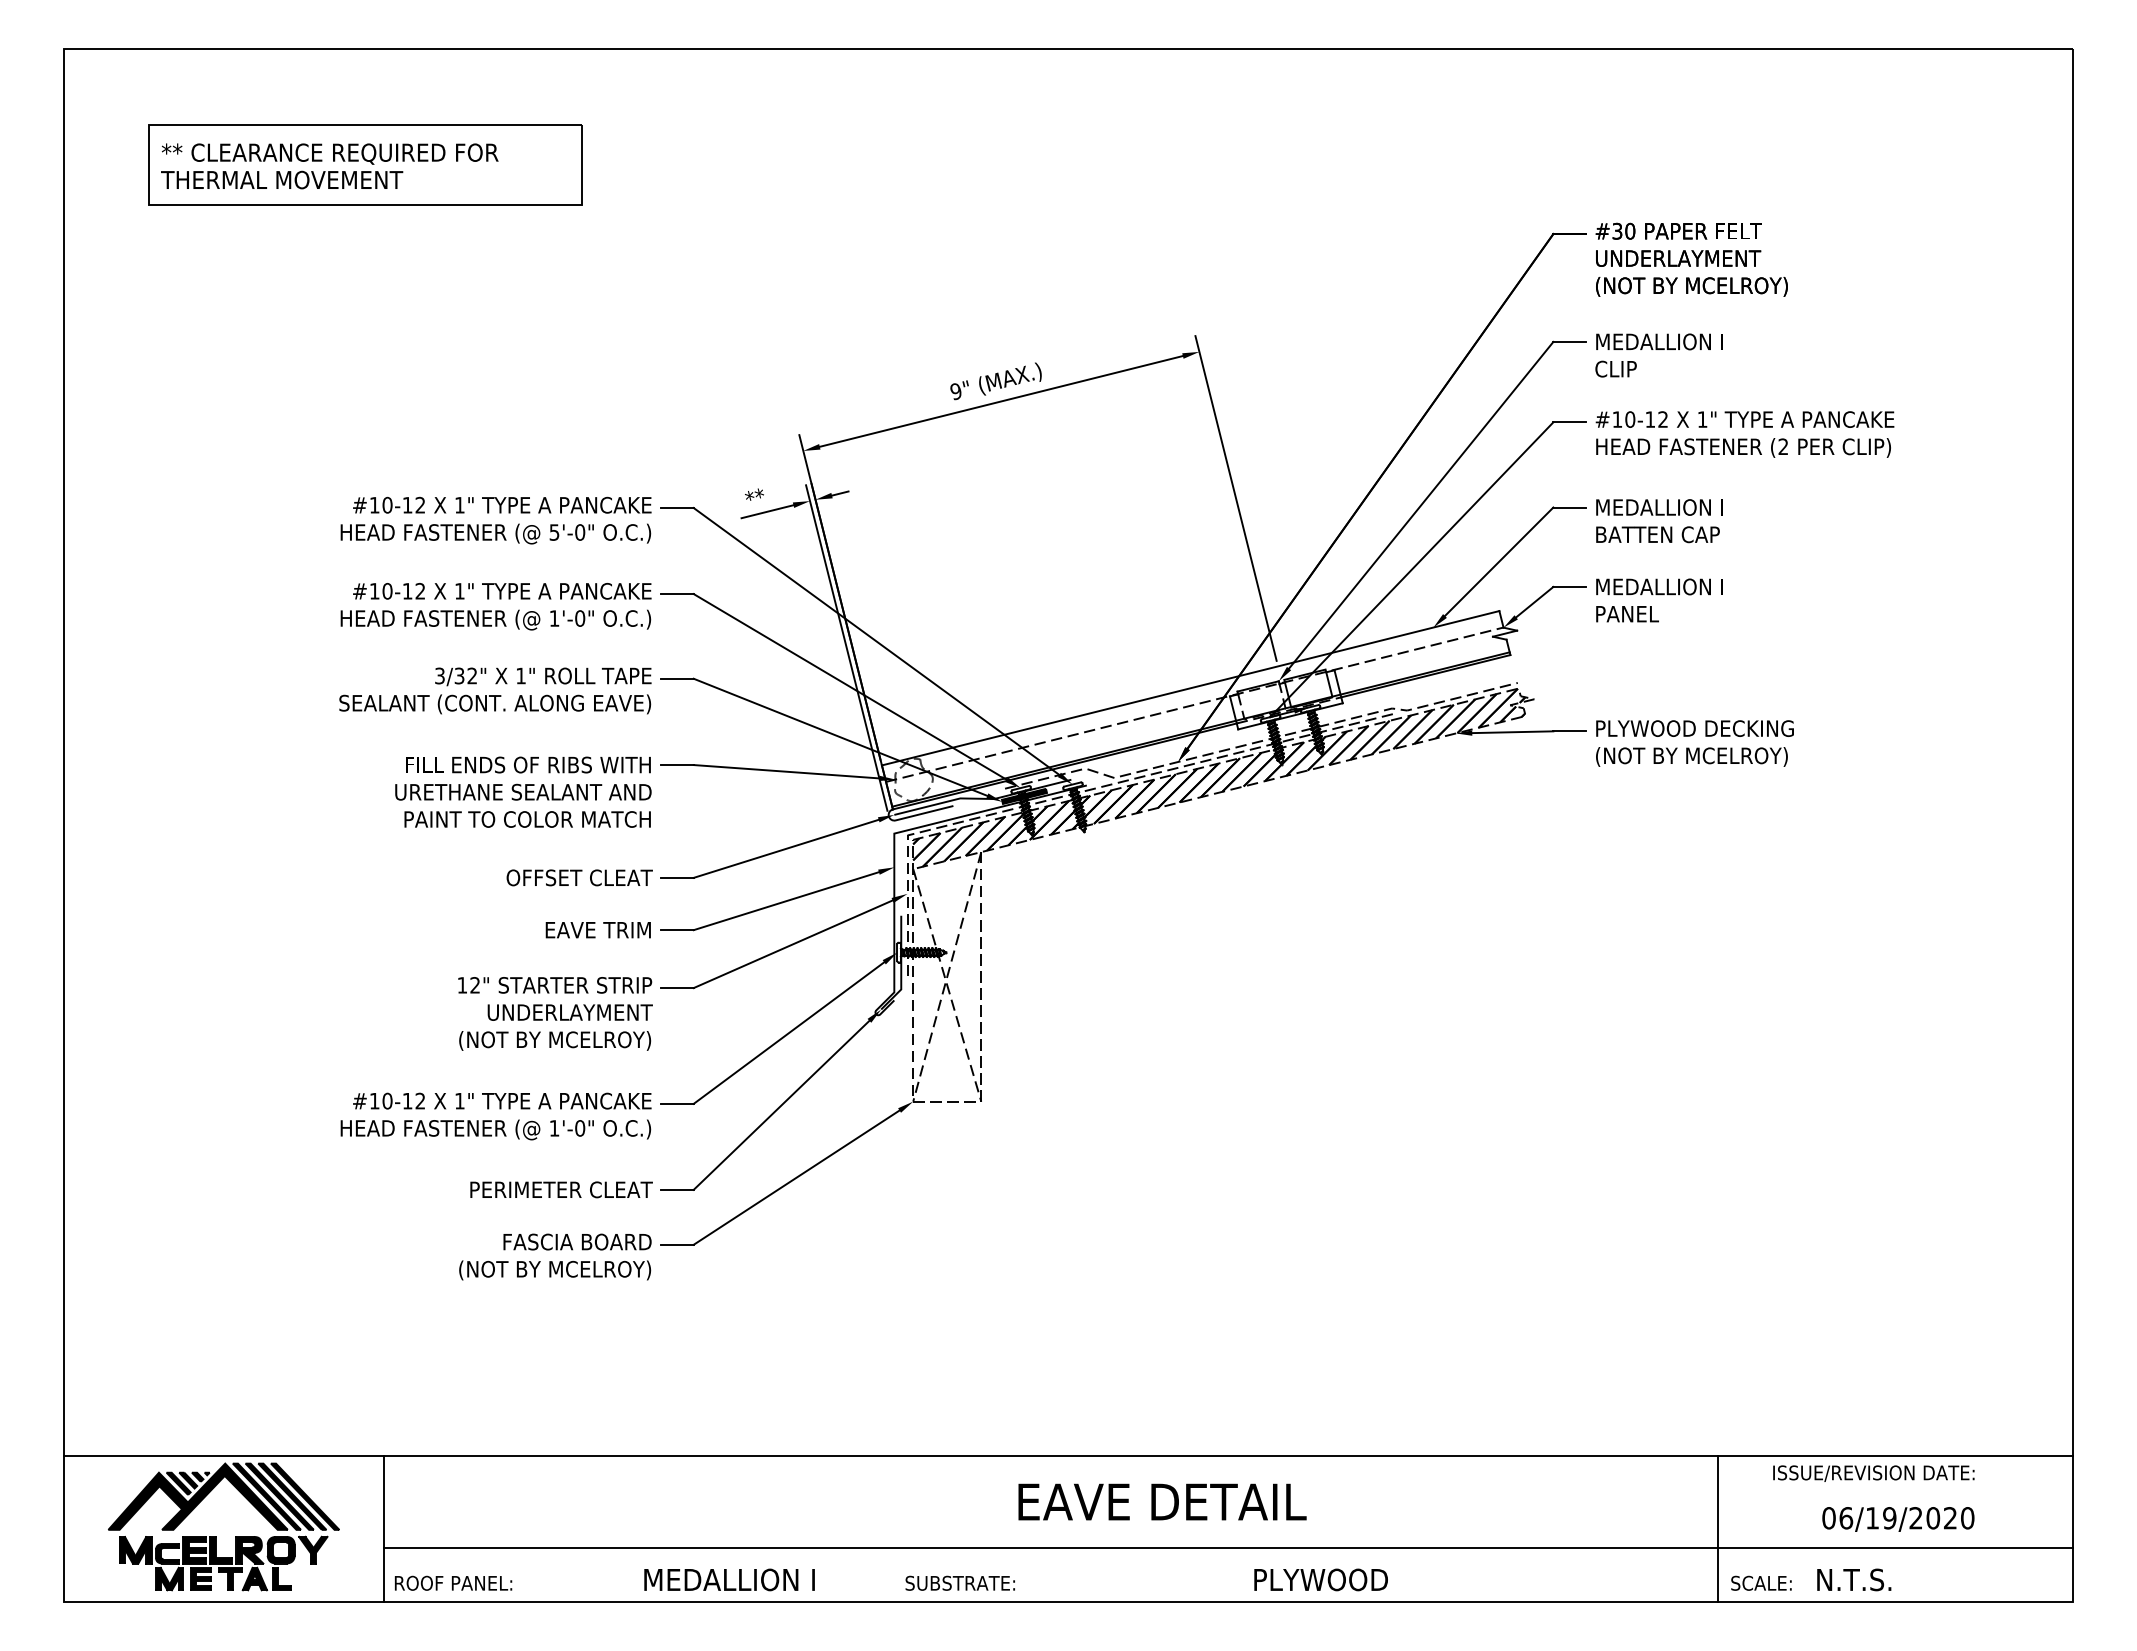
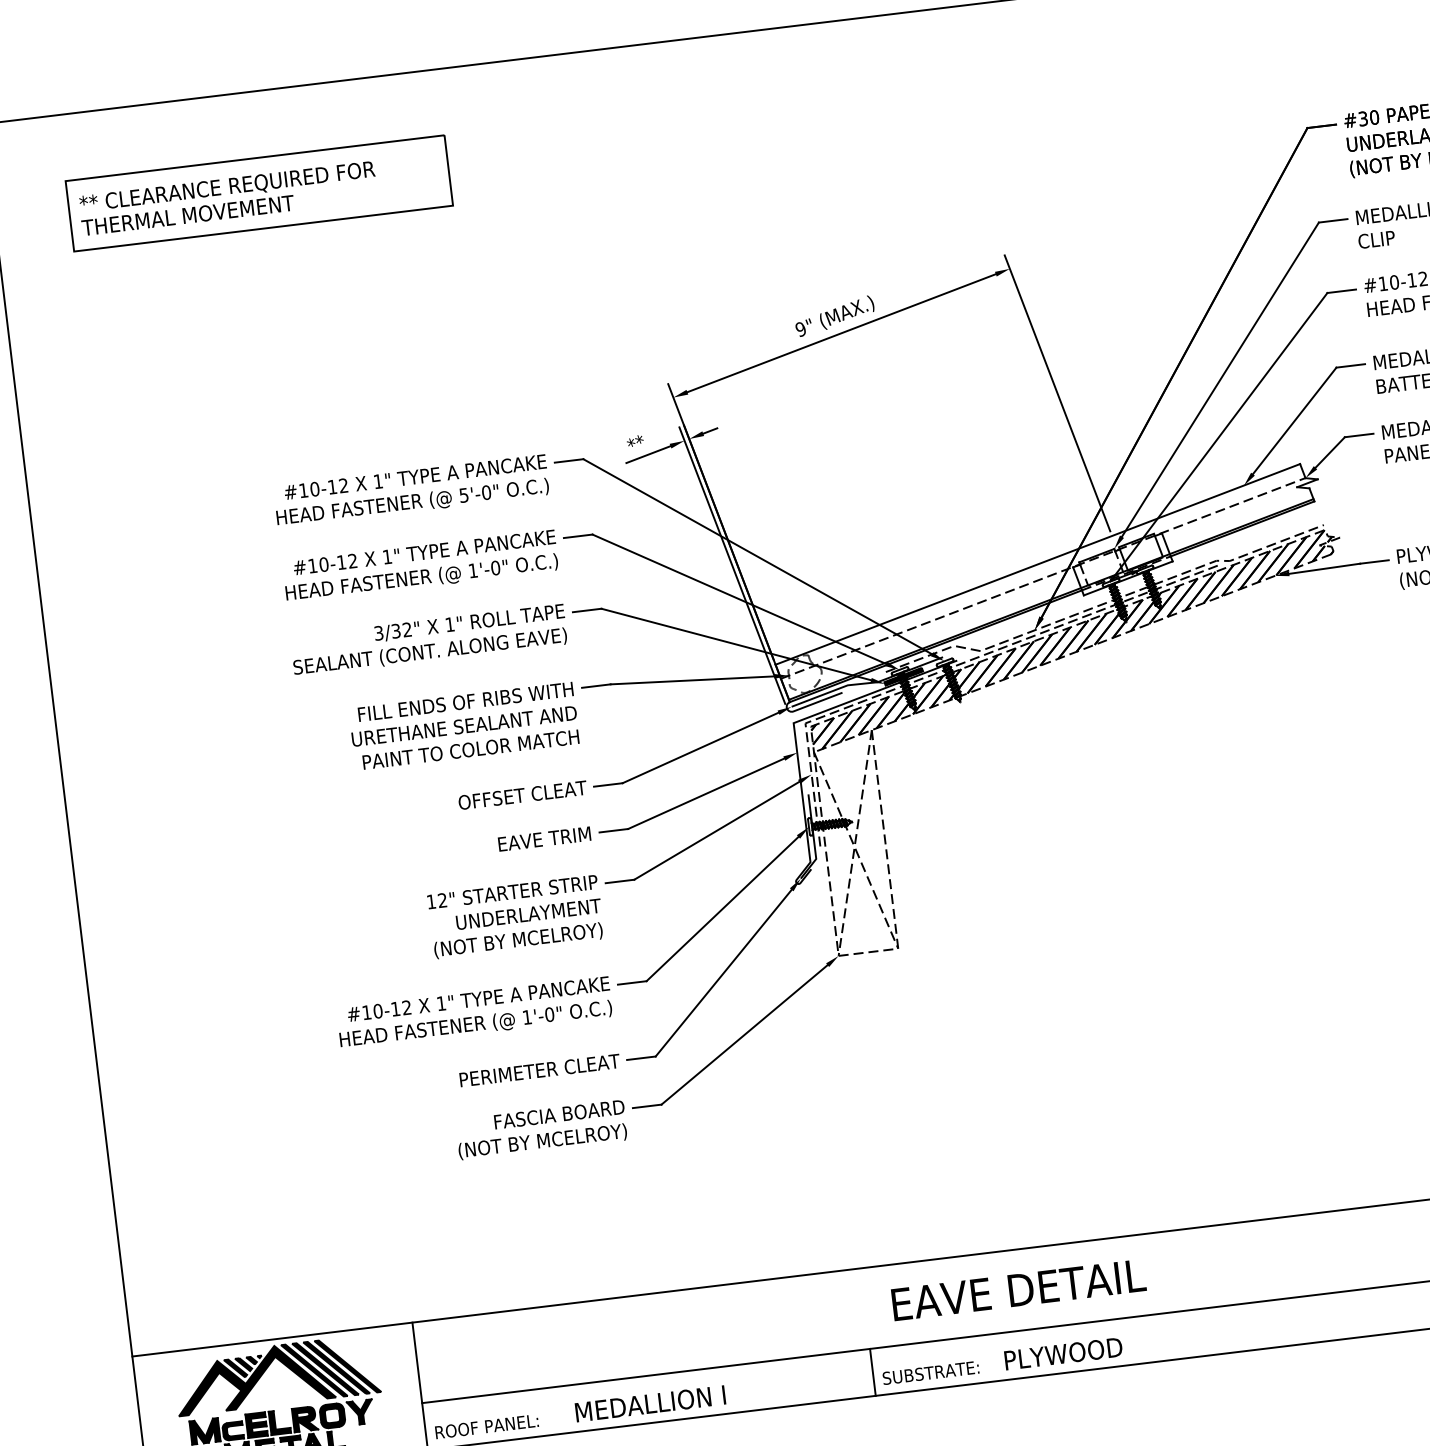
text: (1162, 1501) -> (1018, 1289), moved
line: (895, 1574) -> (873, 1372), added
text: (729, 1579) -> (650, 1403), moved
text: (1320, 1579) -> (1062, 1353), moved

